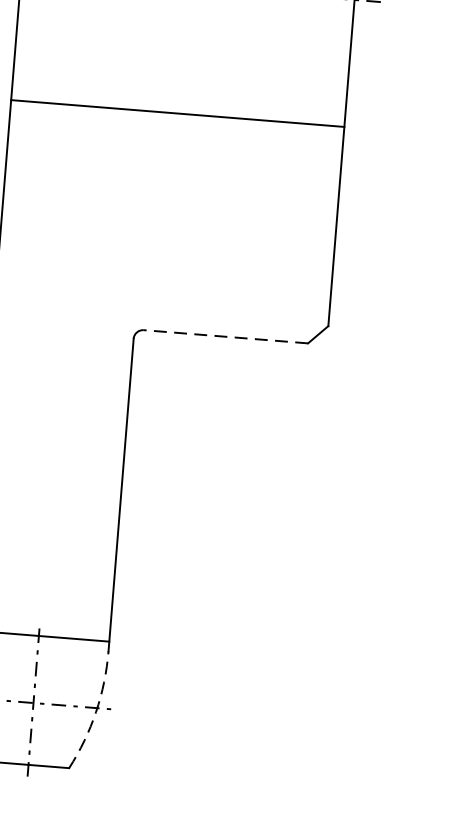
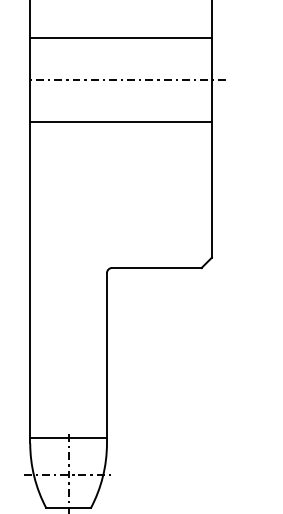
line: (176, 114) -> (120, 122), moved
line: (225, 337) -> (156, 268), dashed -> solid
arc: (95, 711) -> (102, 476), dashed -> solid

